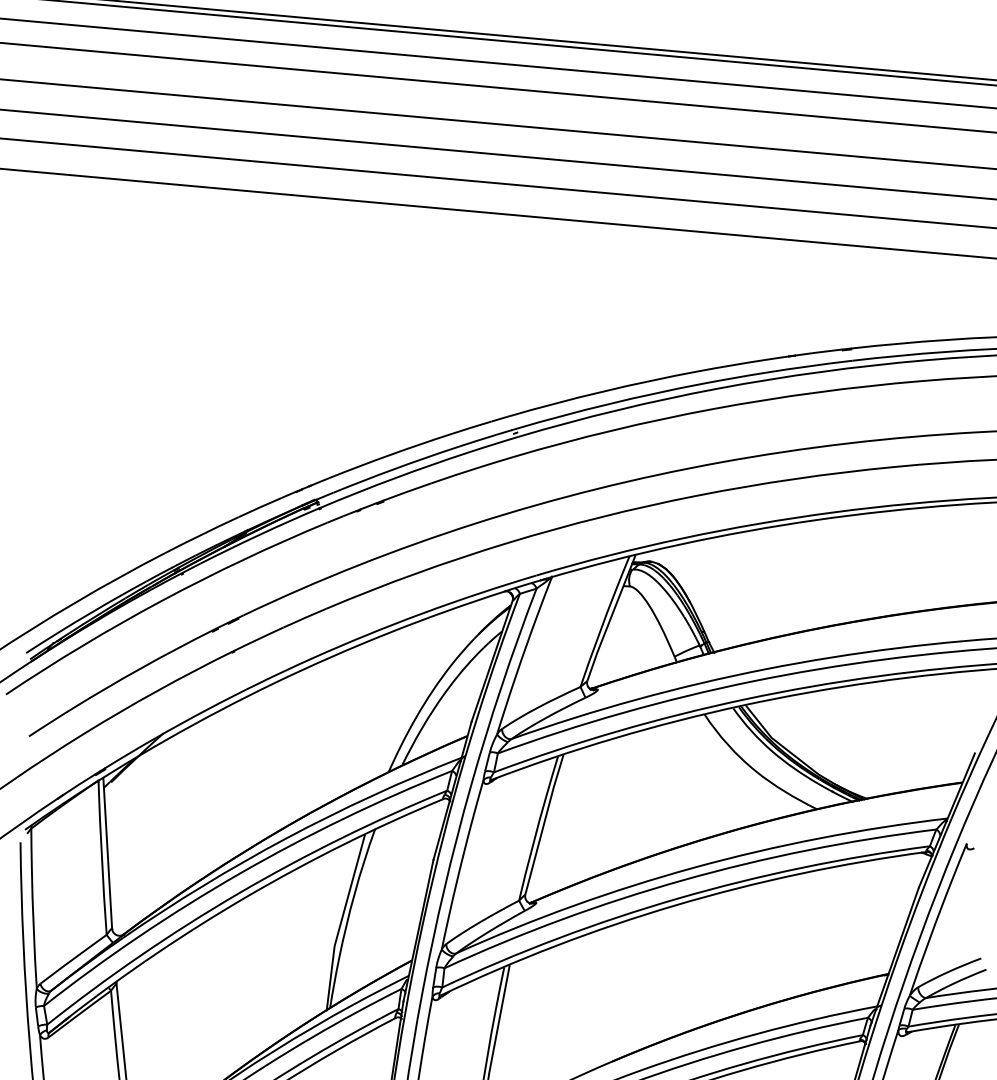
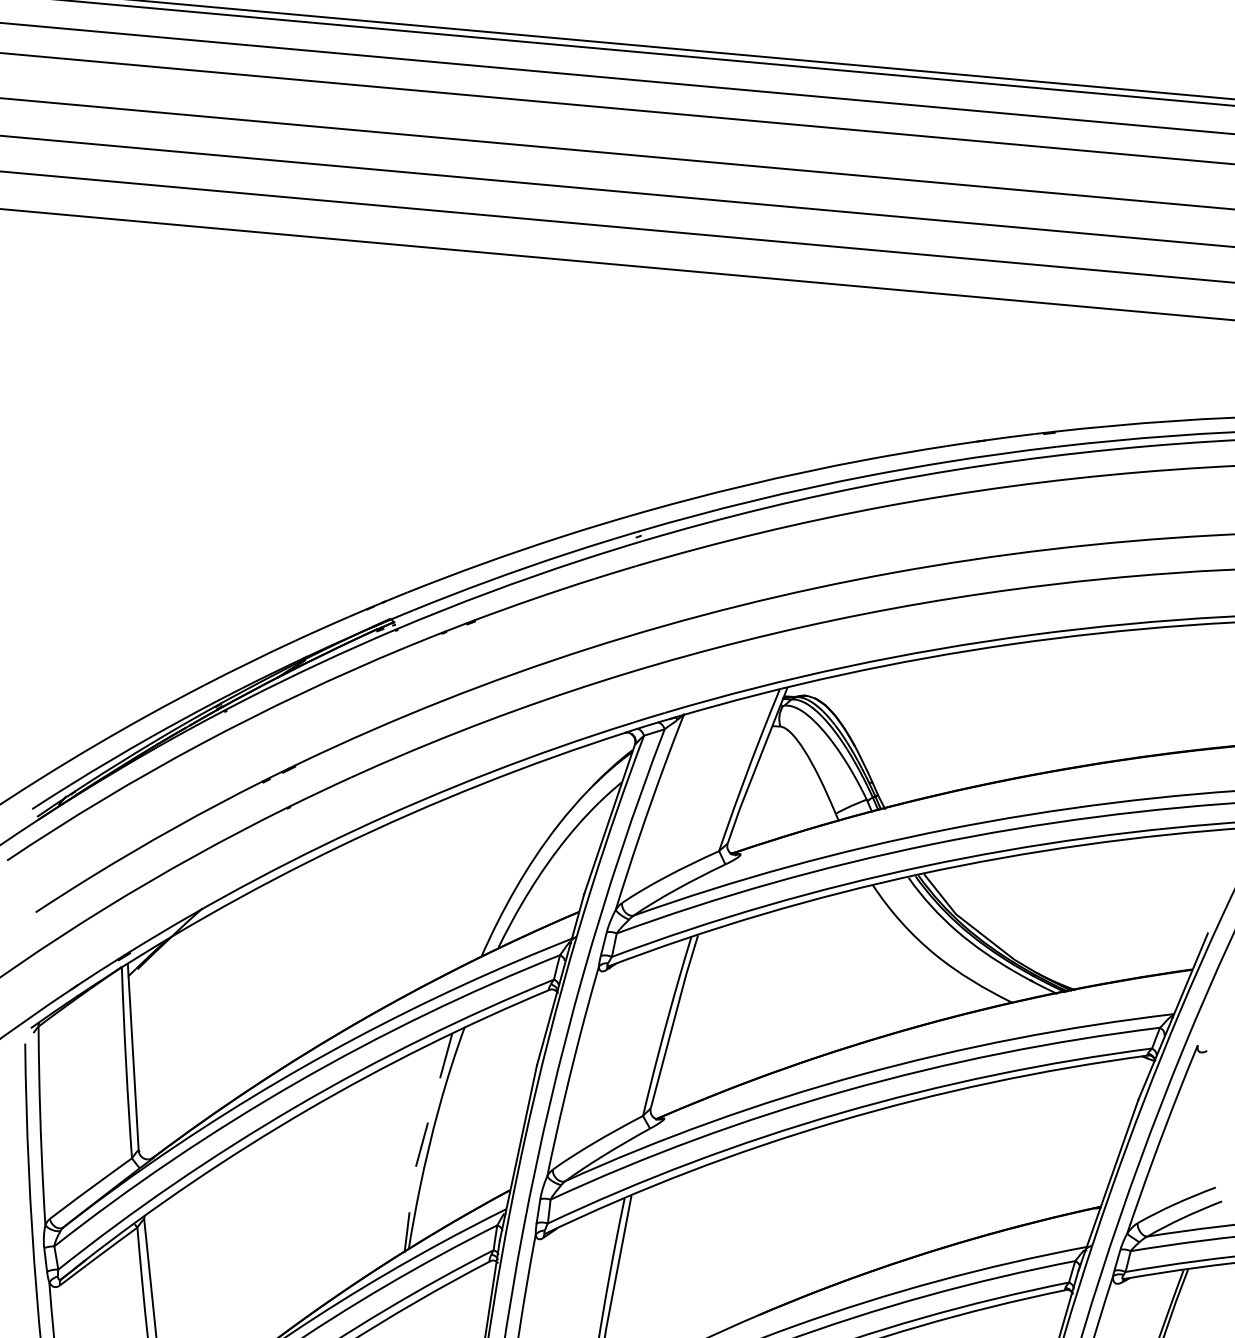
line: (341, 922) -> (422, 1143), solid -> dashed

